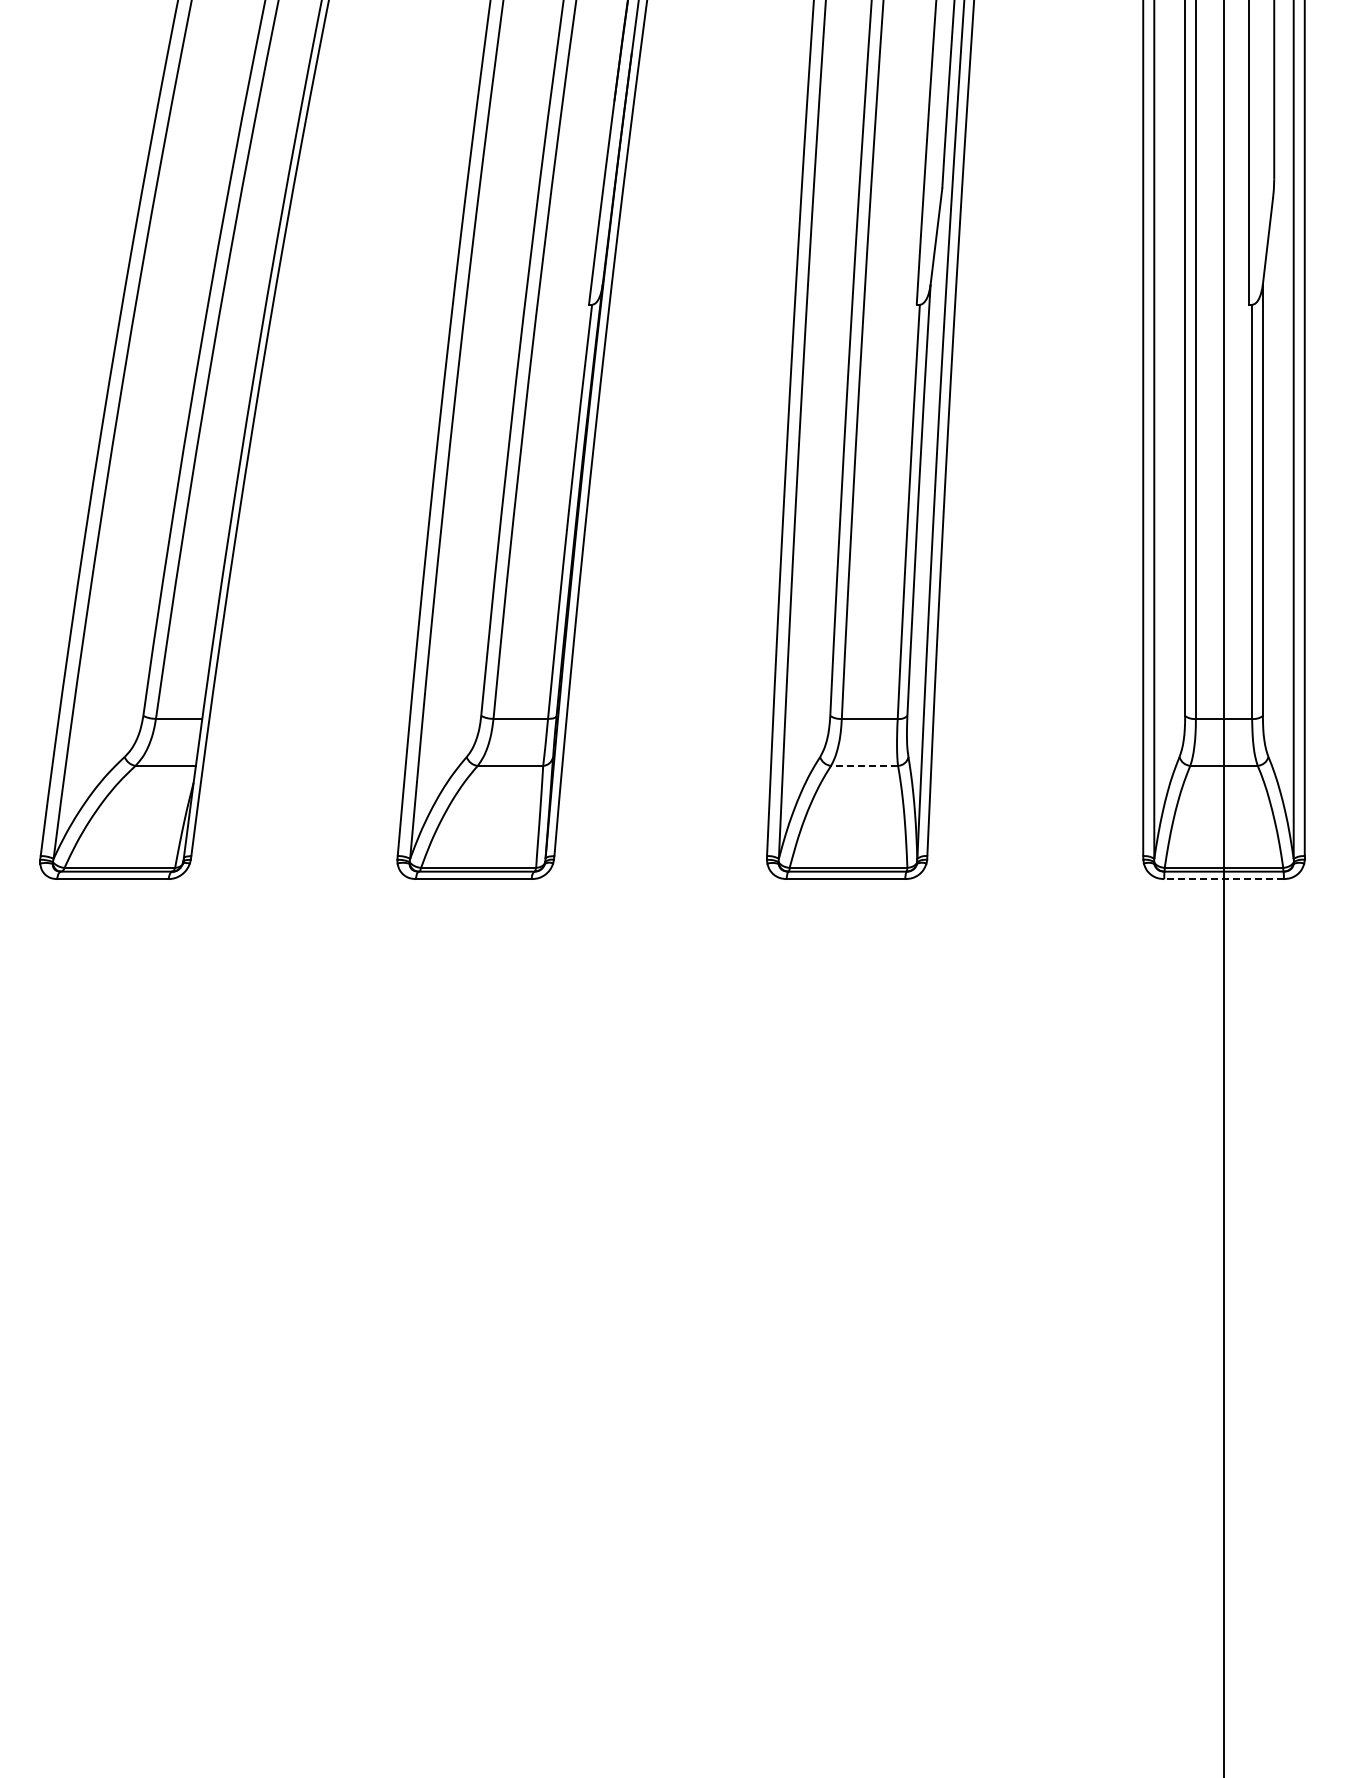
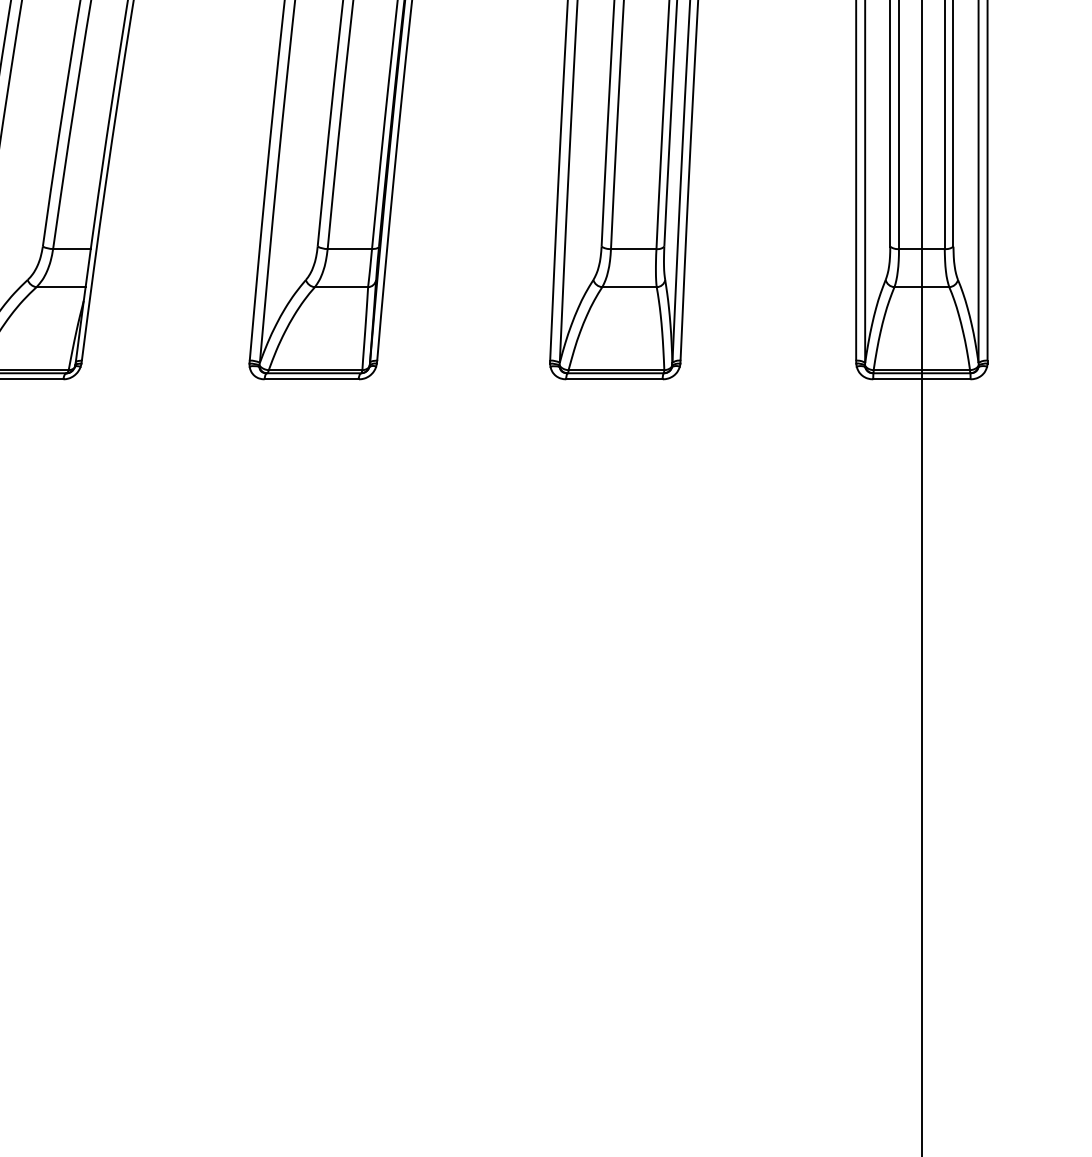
line: (864, 765) -> (629, 286), dashed -> solid
line: (1224, 879) -> (922, 379), dashed -> solid

